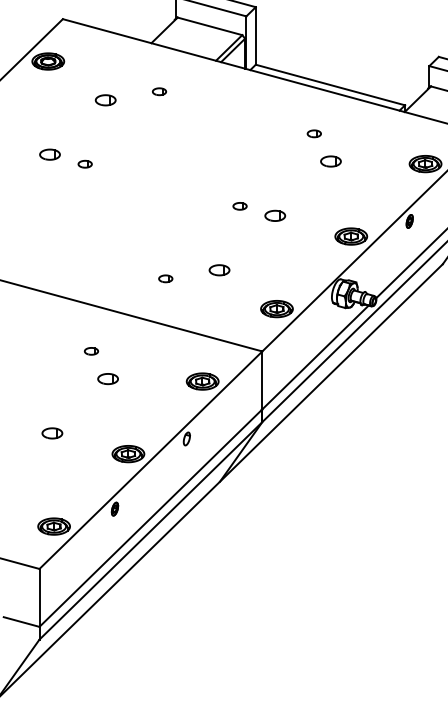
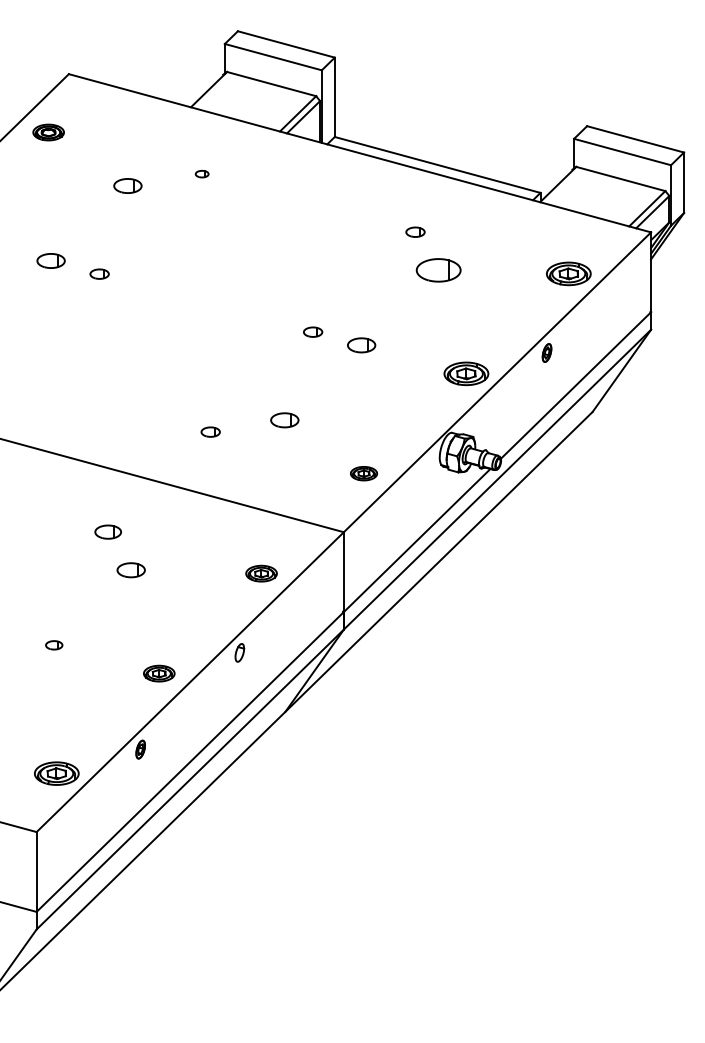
part: (48, 61) -> (48, 132), size x0.7
part: (159, 91) -> (202, 173), size x0.7
part: (330, 161) -> (437, 270), size x1.6
part: (276, 308) -> (363, 473), size x0.6
part: (91, 350) -> (108, 531), size x1.4
part: (202, 381) -> (261, 573), size x0.7
part: (51, 433) -> (53, 645), size x0.6
part: (128, 453) -> (159, 673), size x0.7

